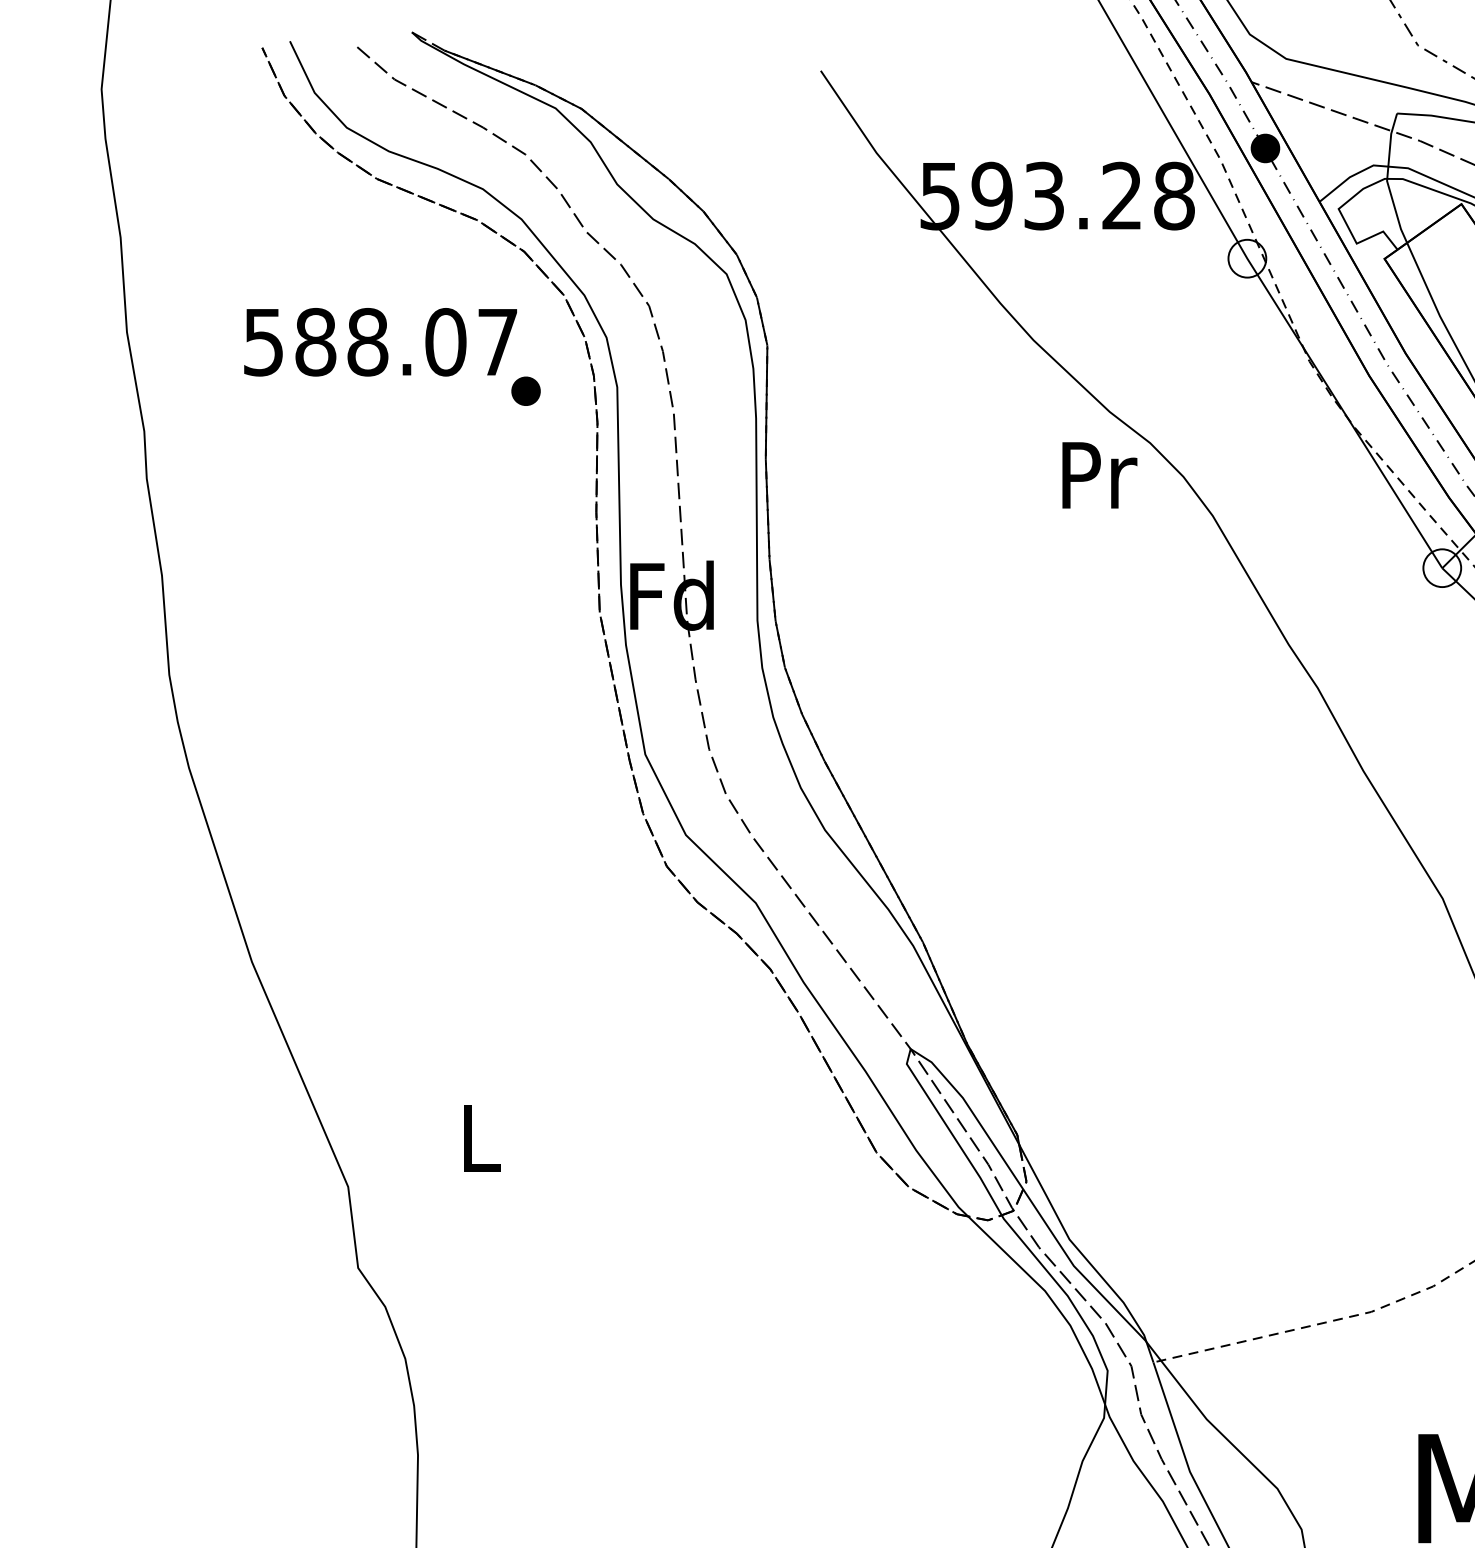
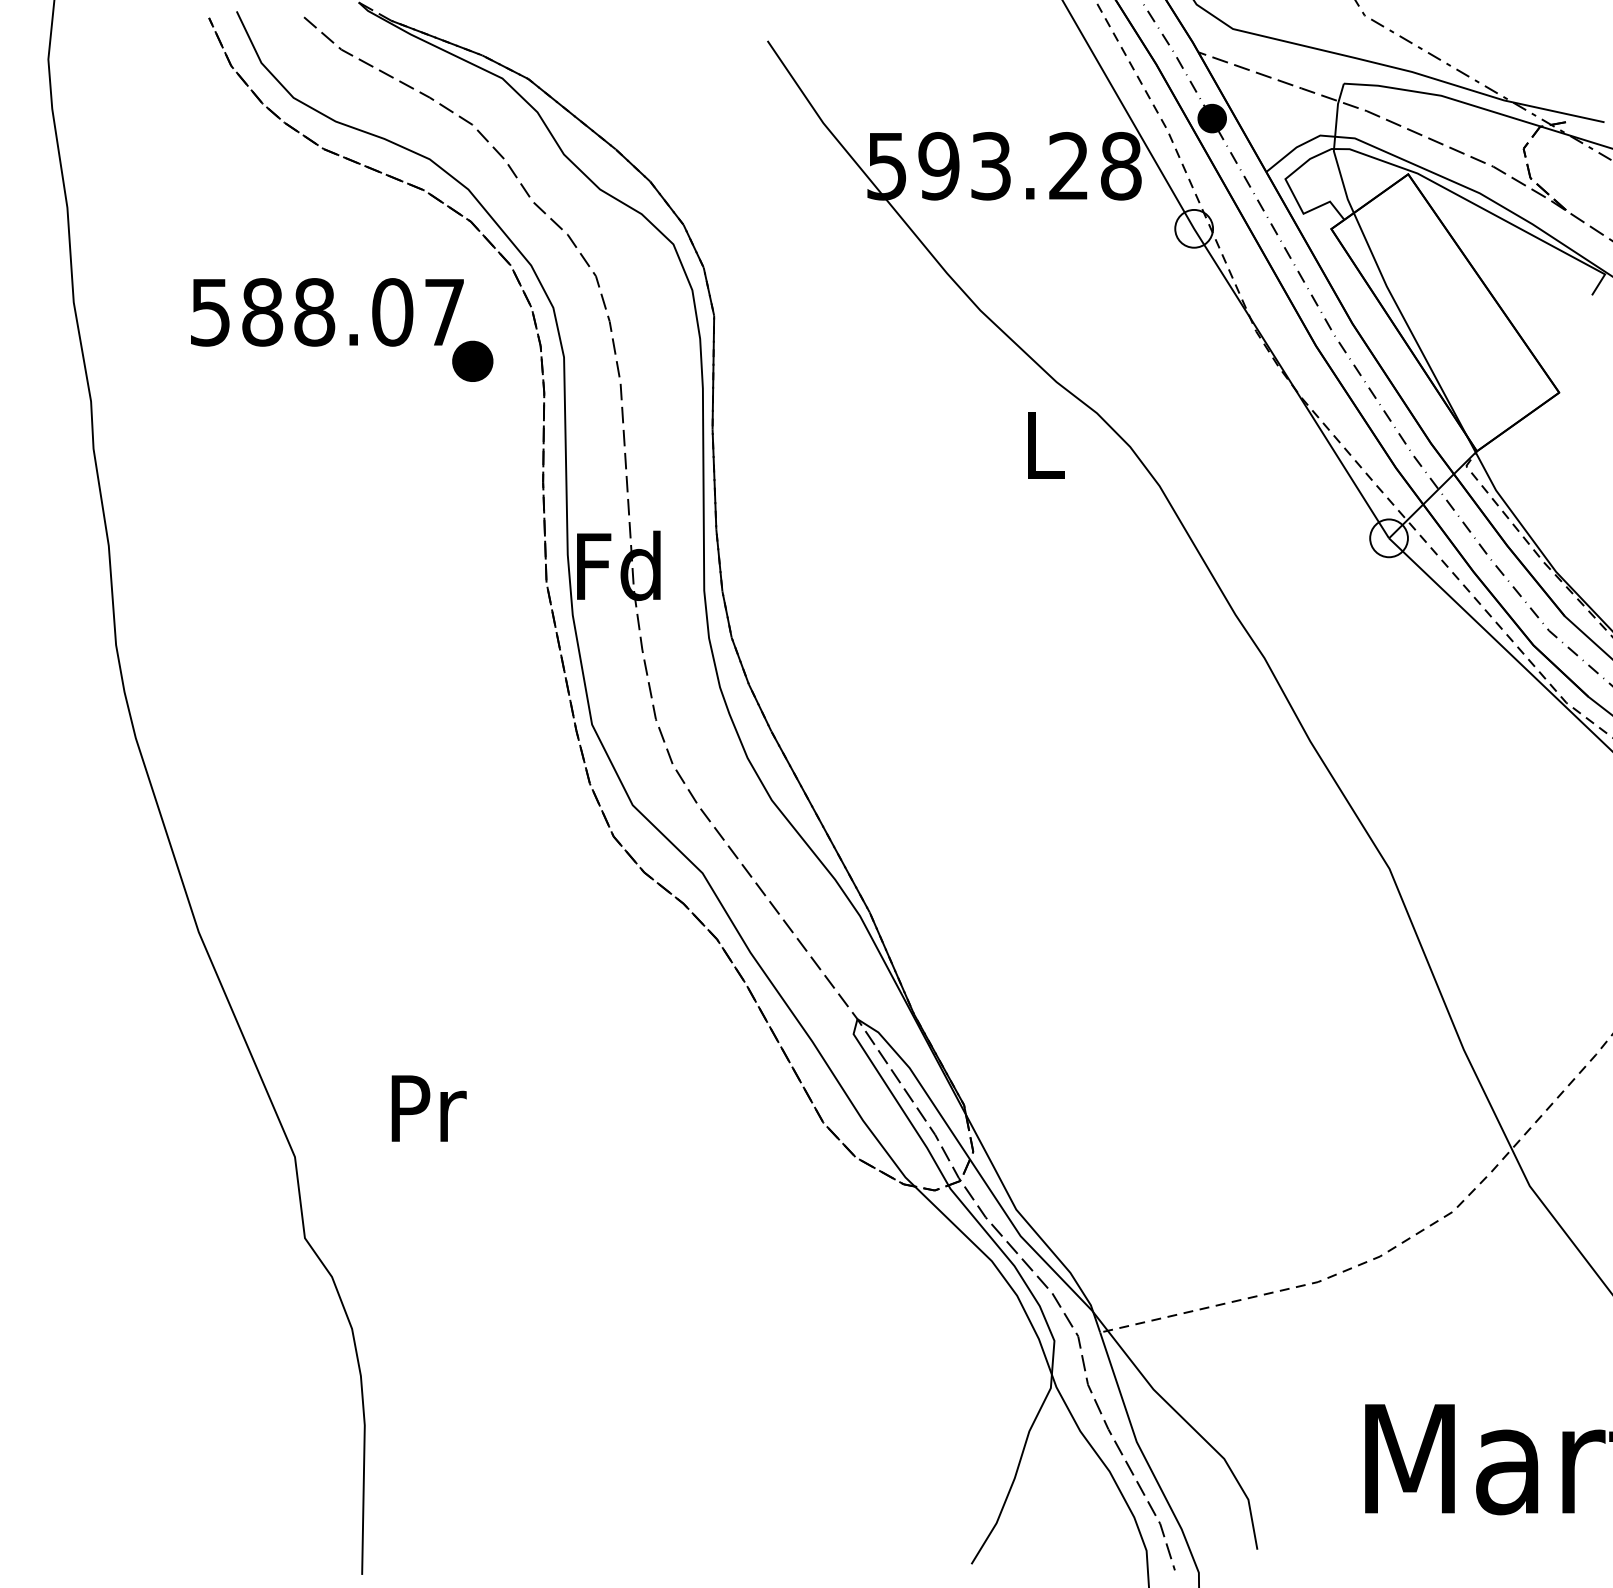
part: (525, 391) -> (472, 361), size x1.4
text: (1099, 475) -> (1046, 445), Pr -> L
text: (481, 1138) -> (428, 1108), L -> Pr

